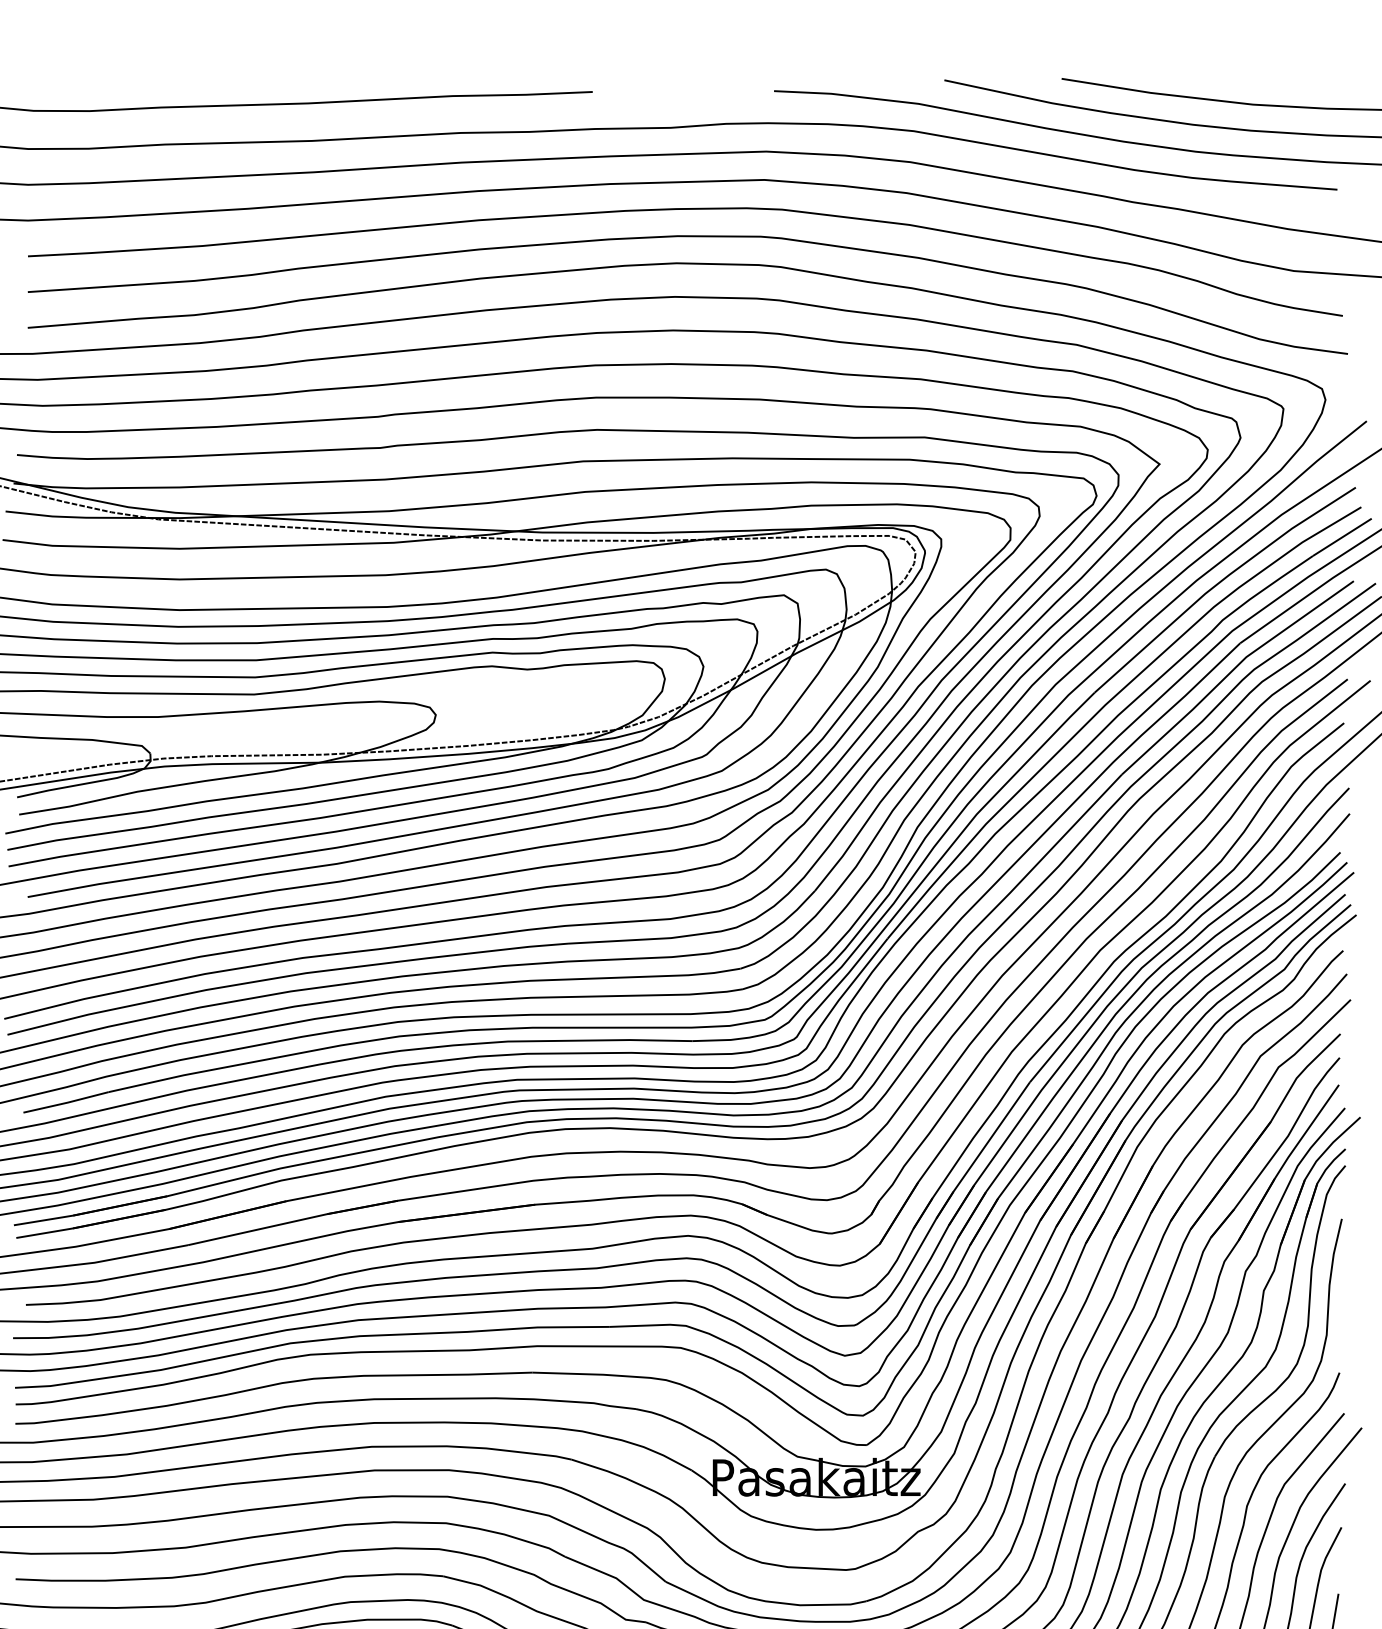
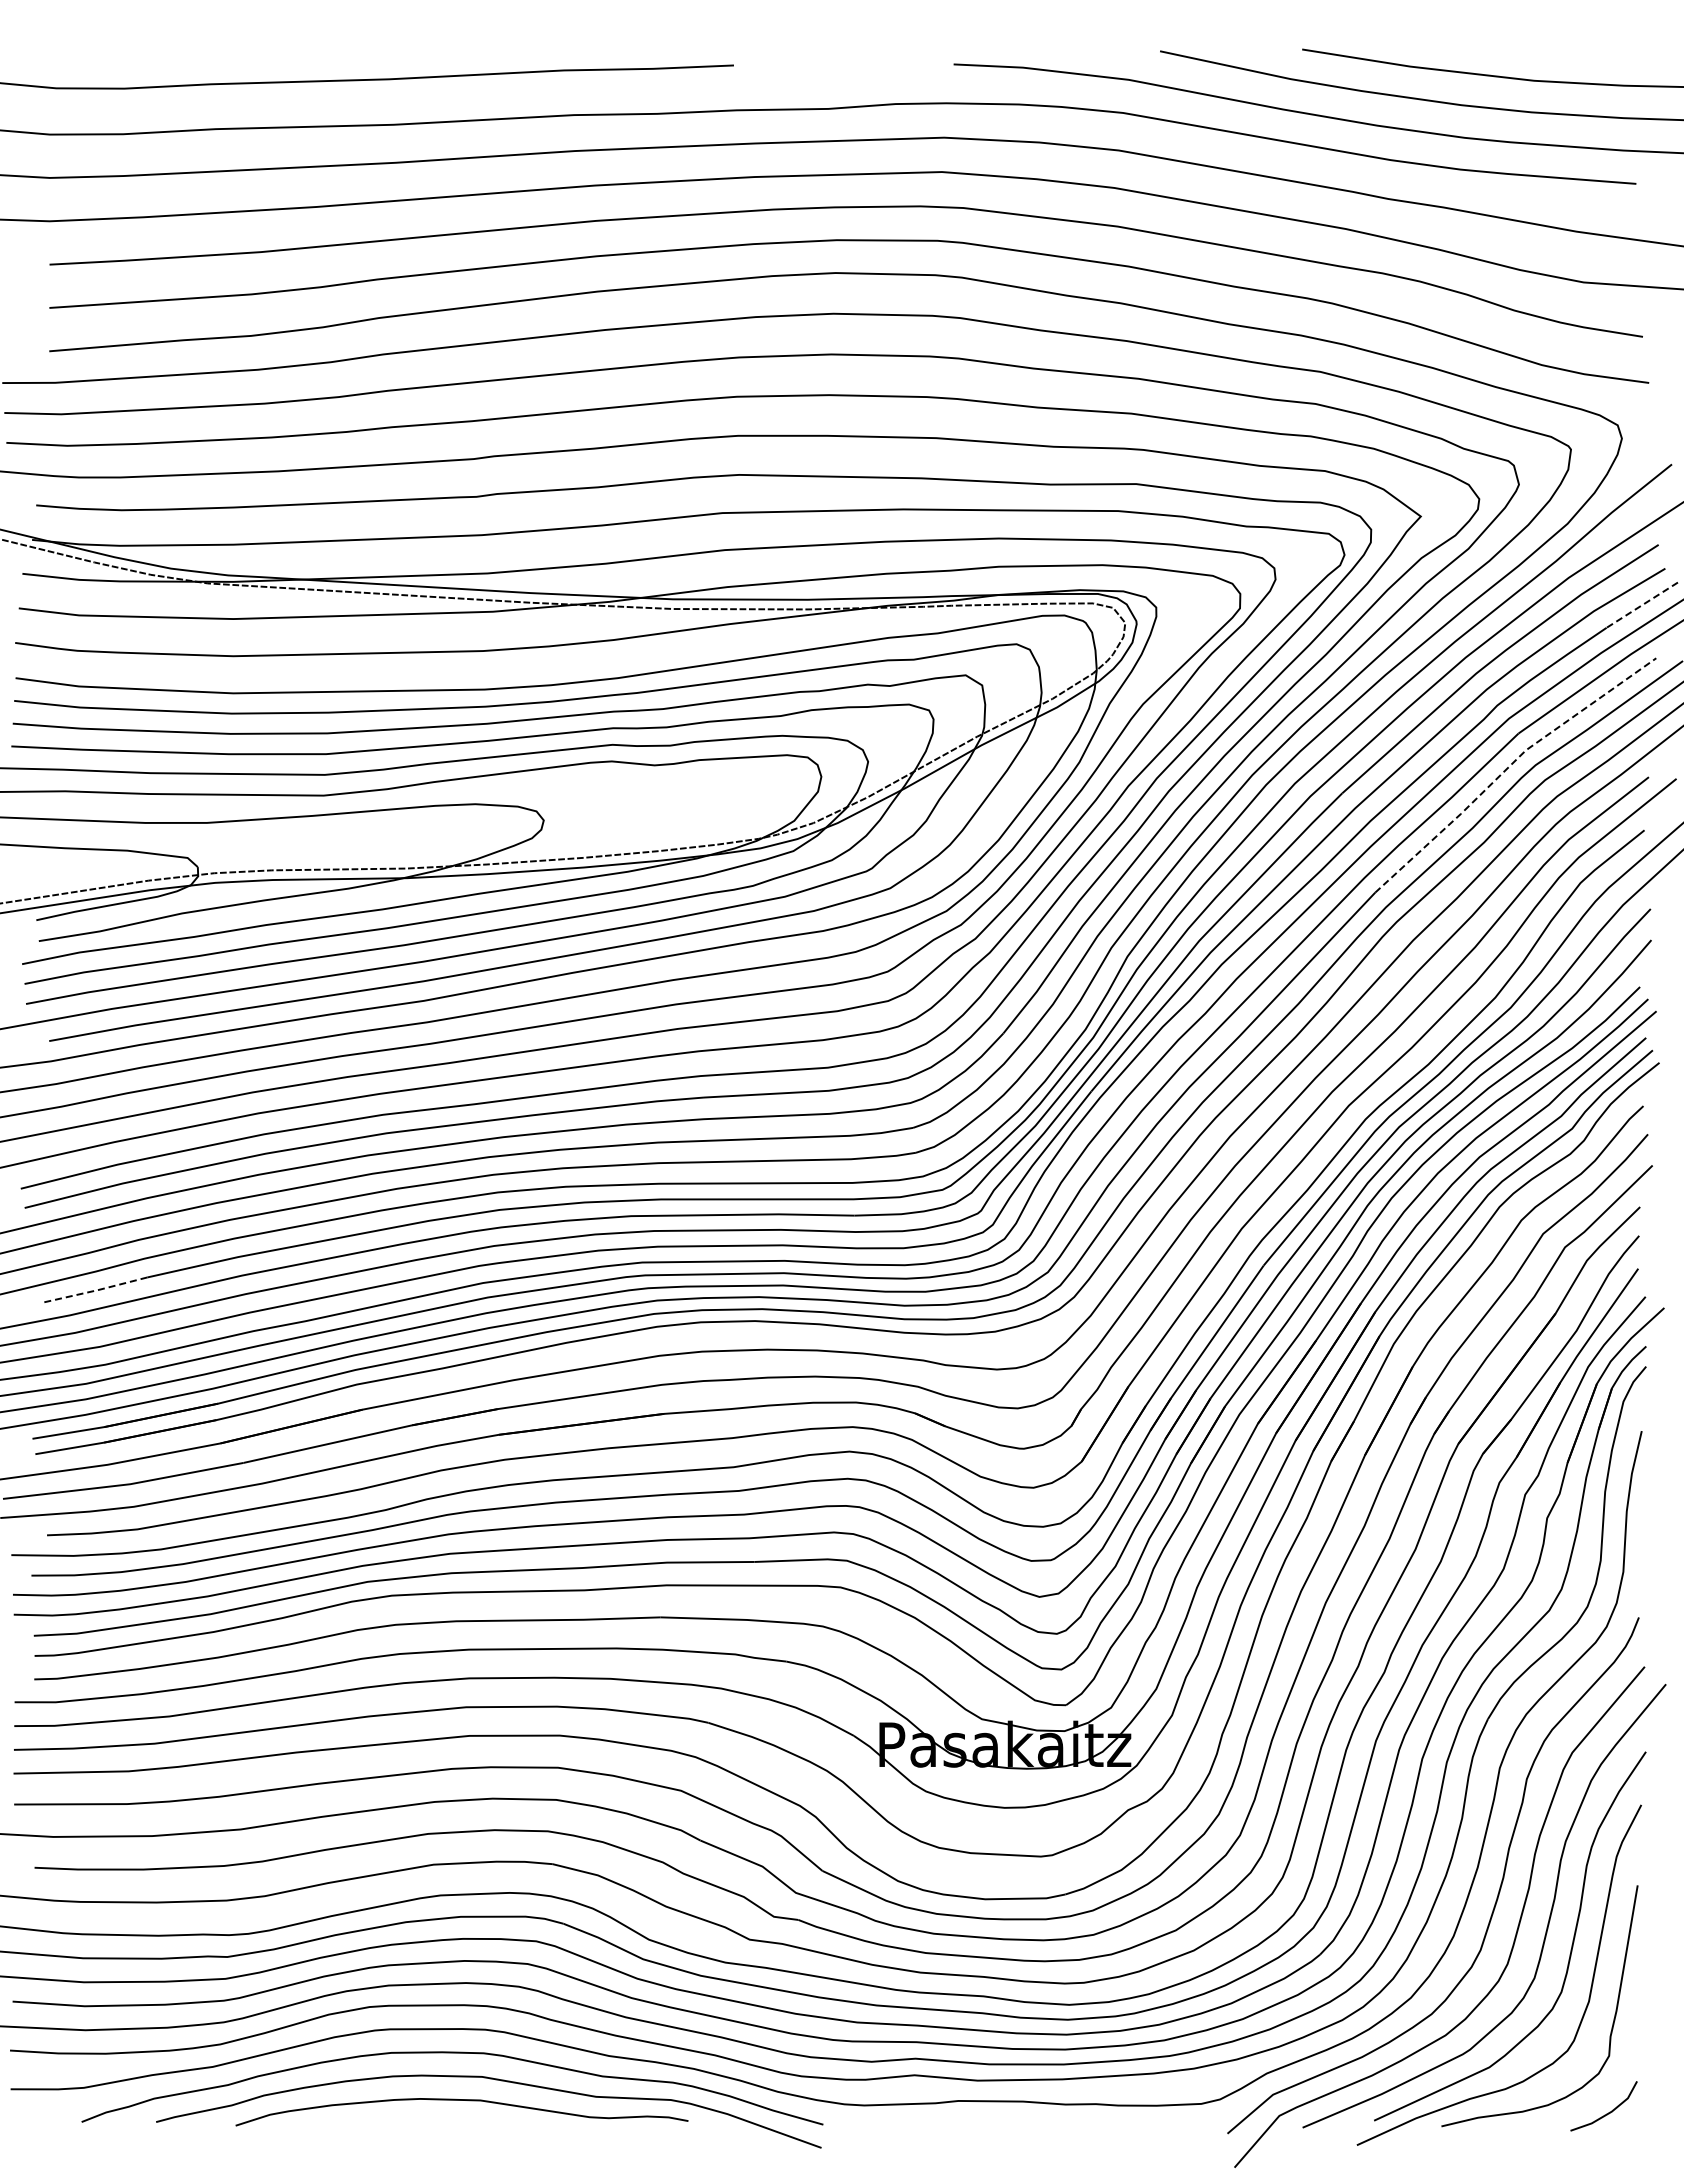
line: (1341, 537) -> (1641, 605), solid -> dashed
line: (1231, 671) -> (1508, 767), solid -> dashed
line: (66, 1102) -> (96, 1290), solid -> dashed

